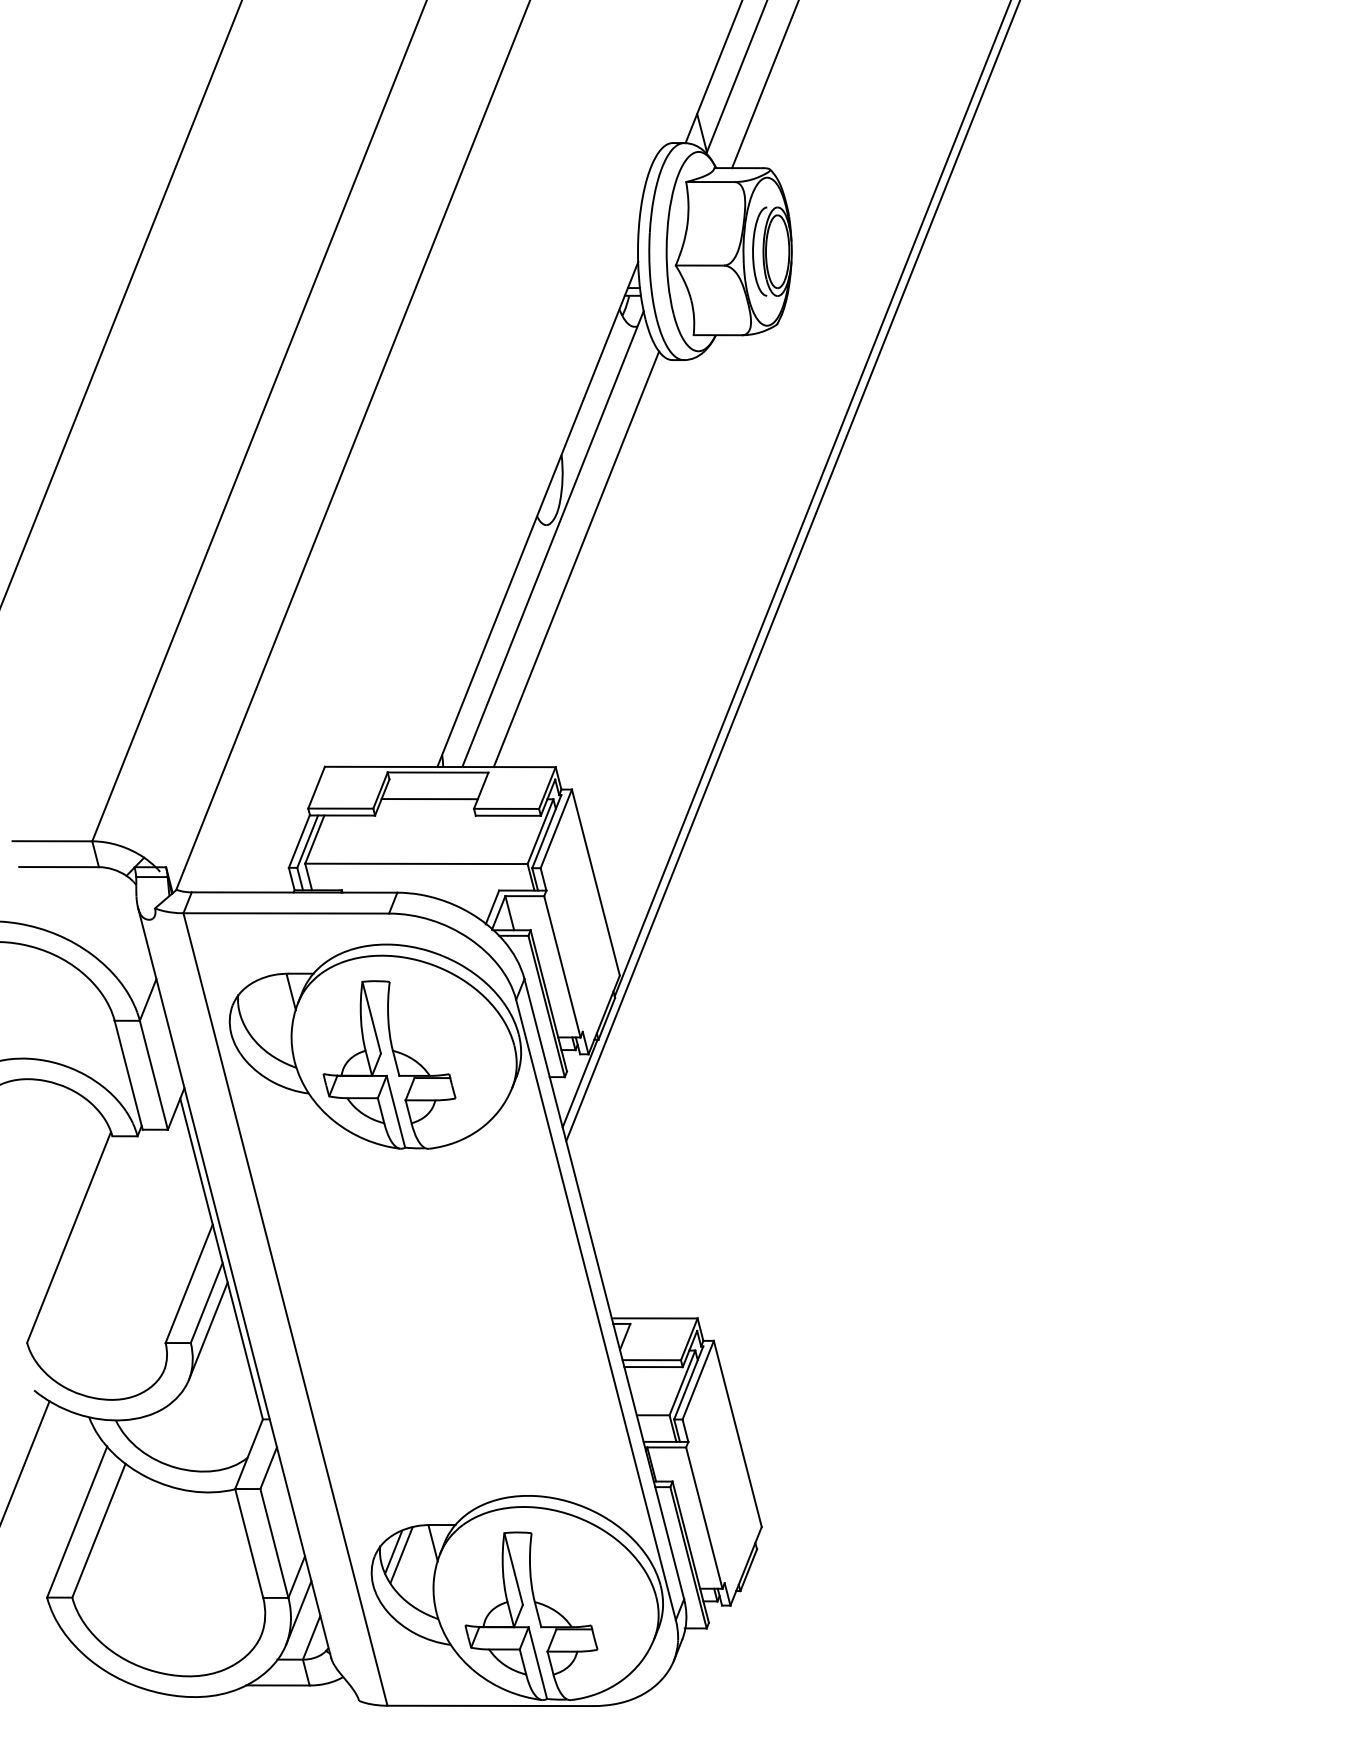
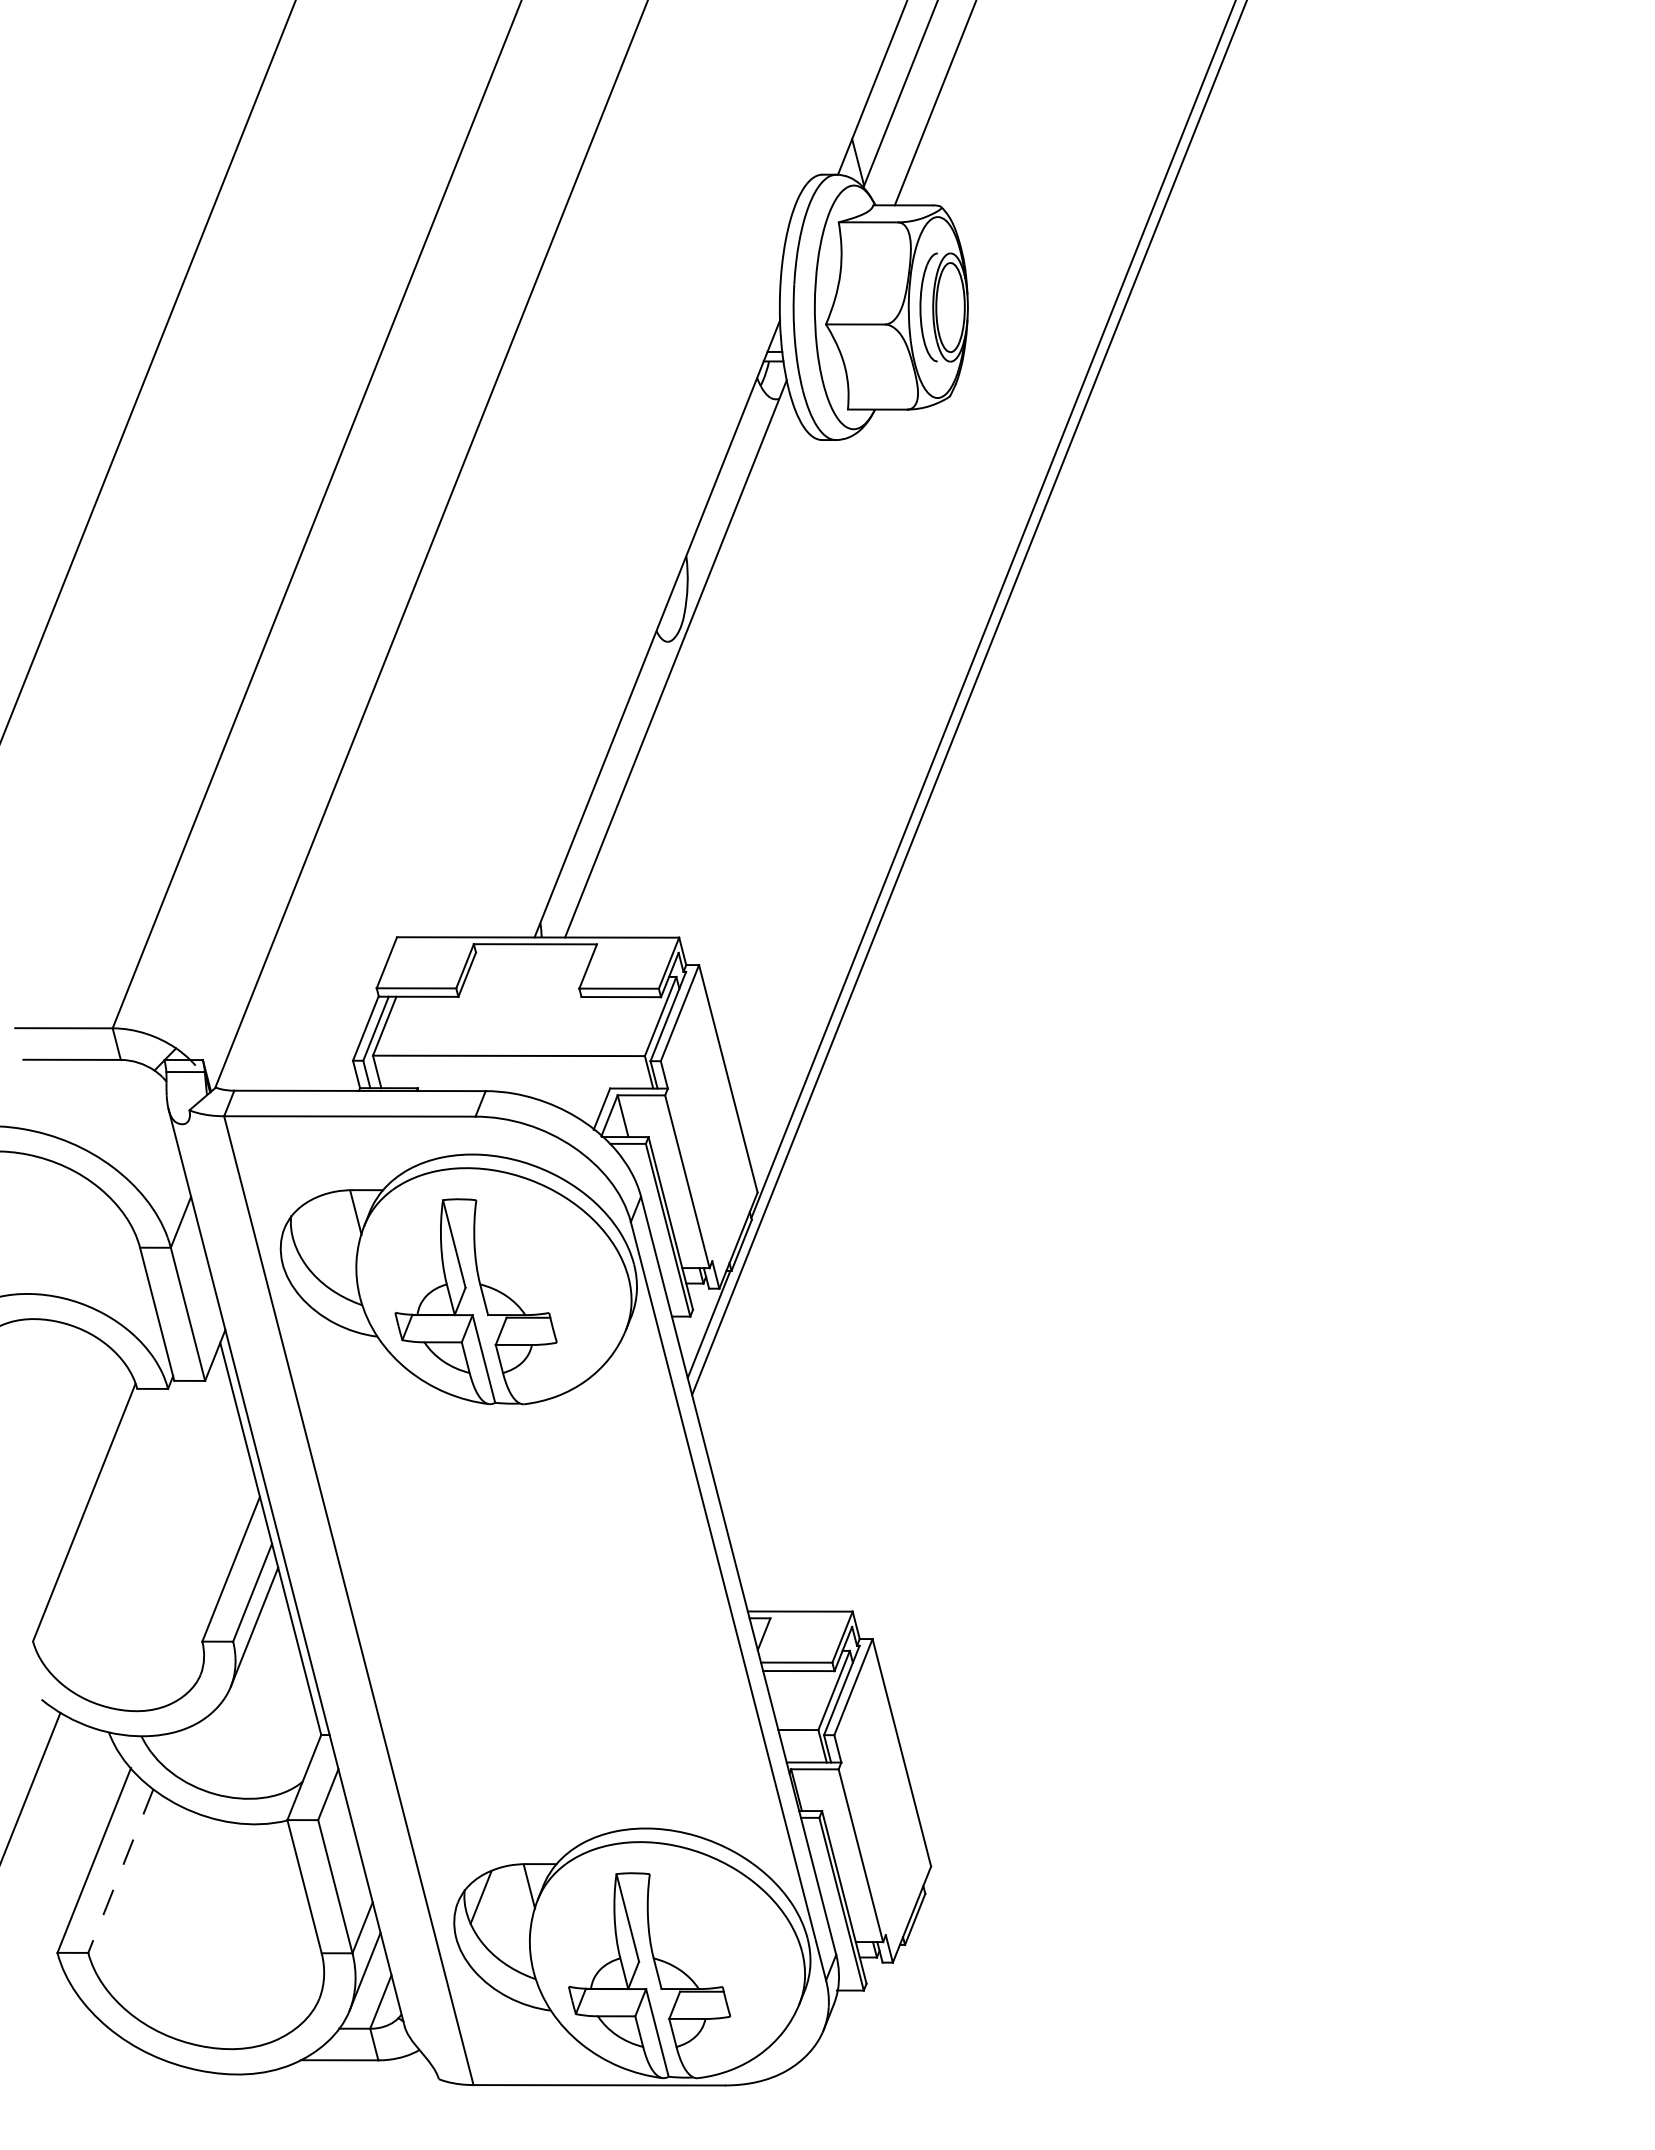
line: (576, 559) -> (704, 683), removed
line: (429, 798) -> (525, 976), removed
line: (98, 1531) -> (120, 1871), solid -> dashed
line: (401, 1554) -> (490, 1900), removed

